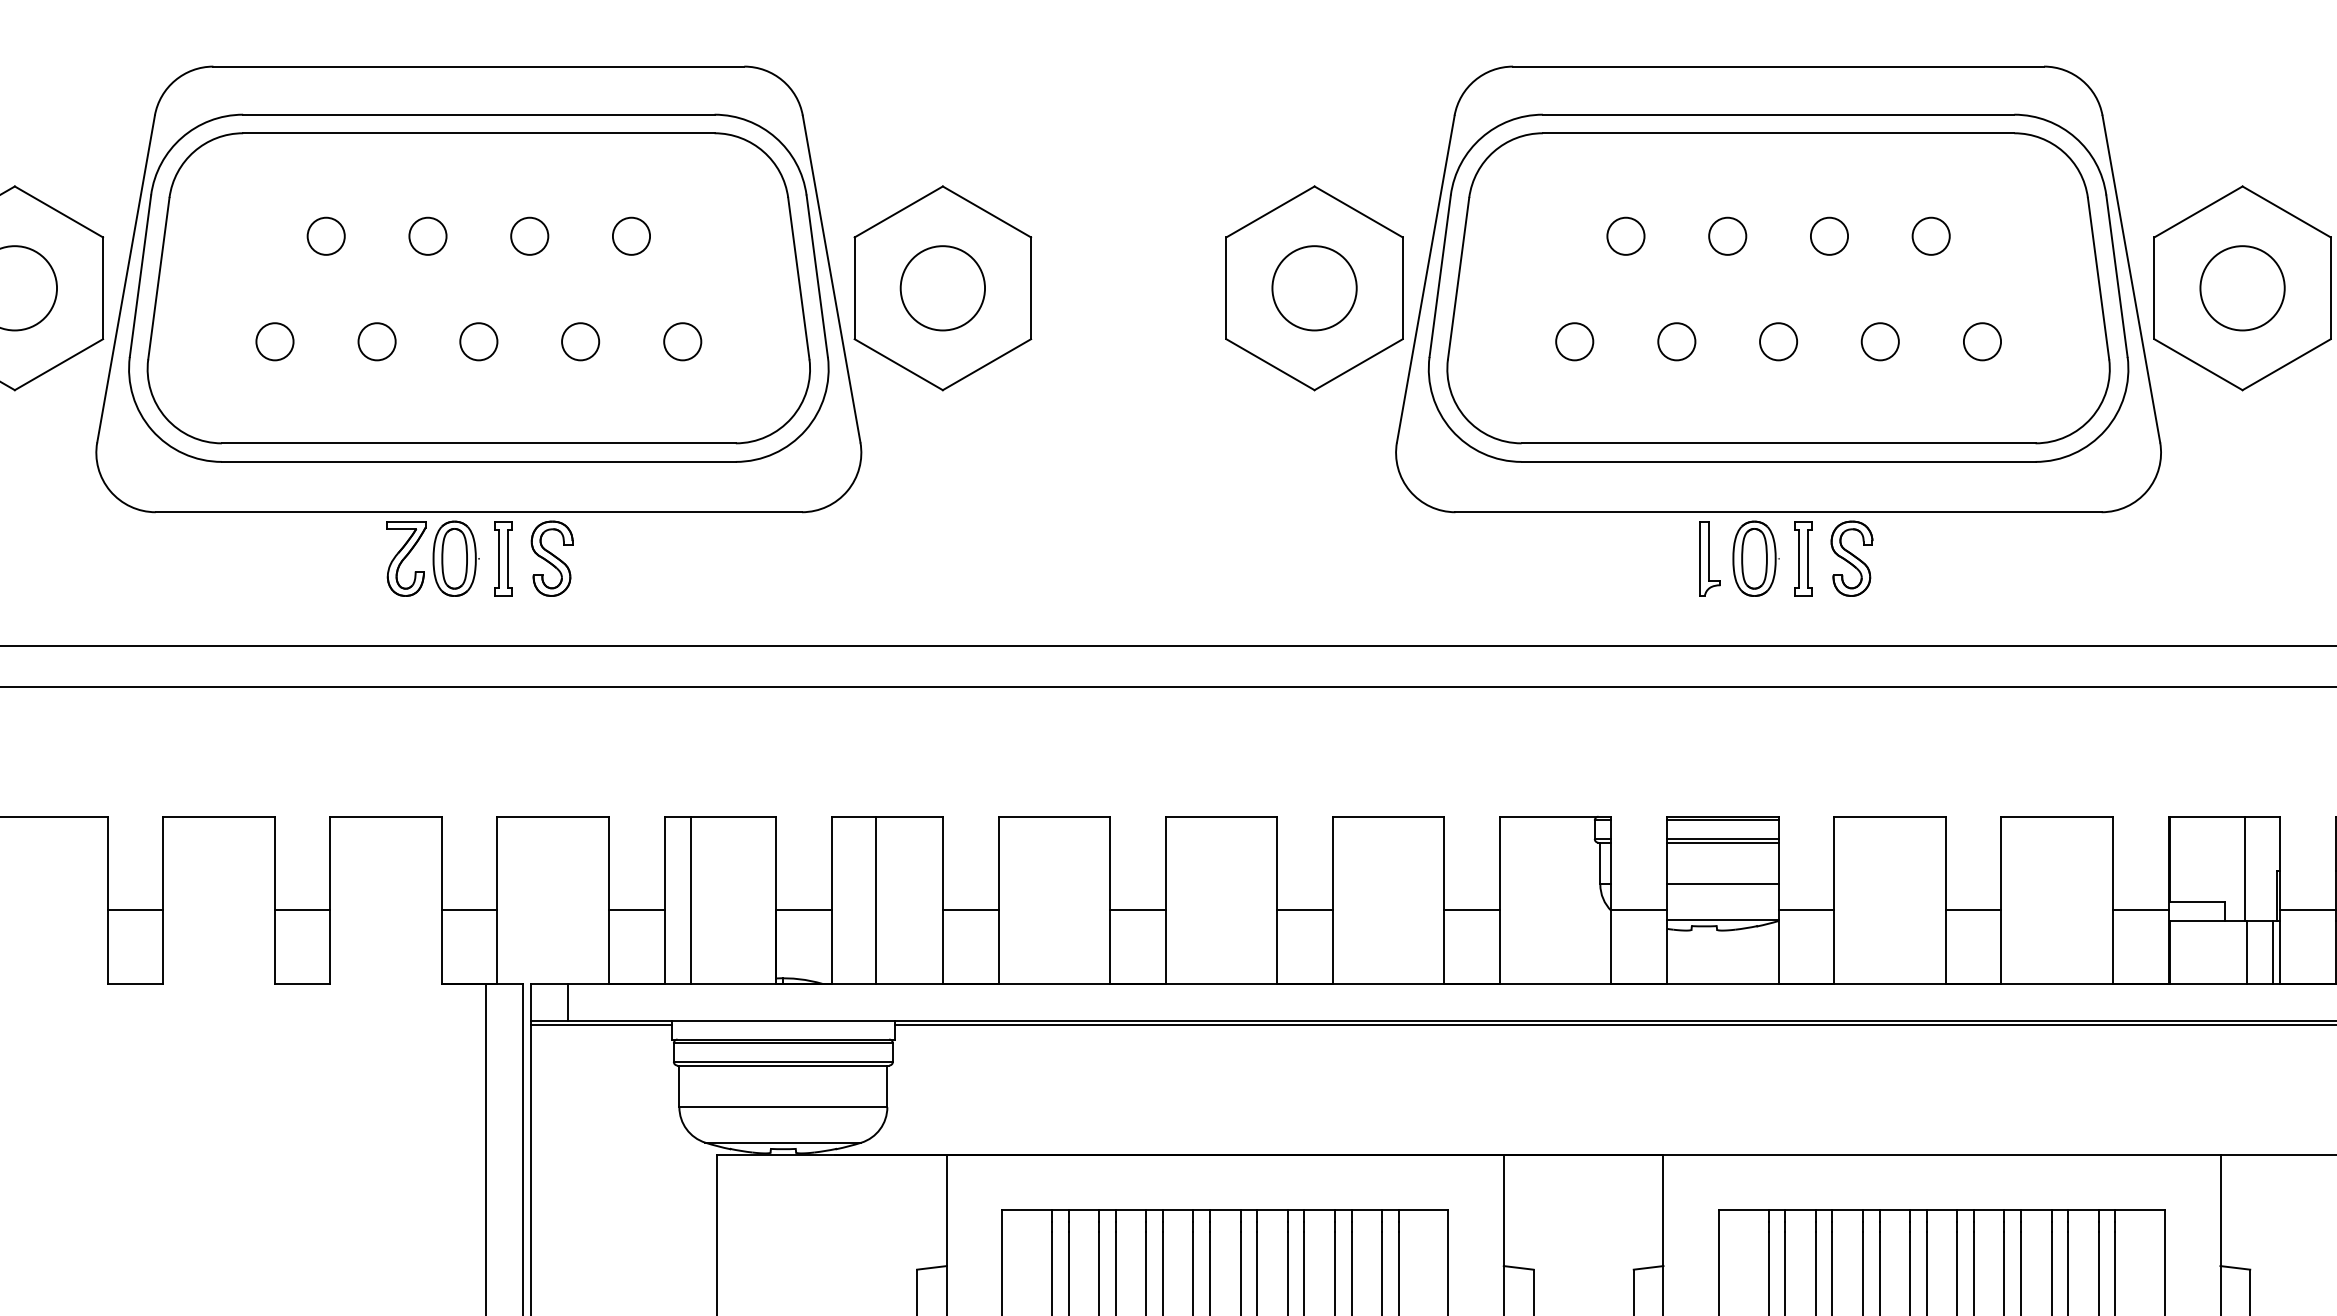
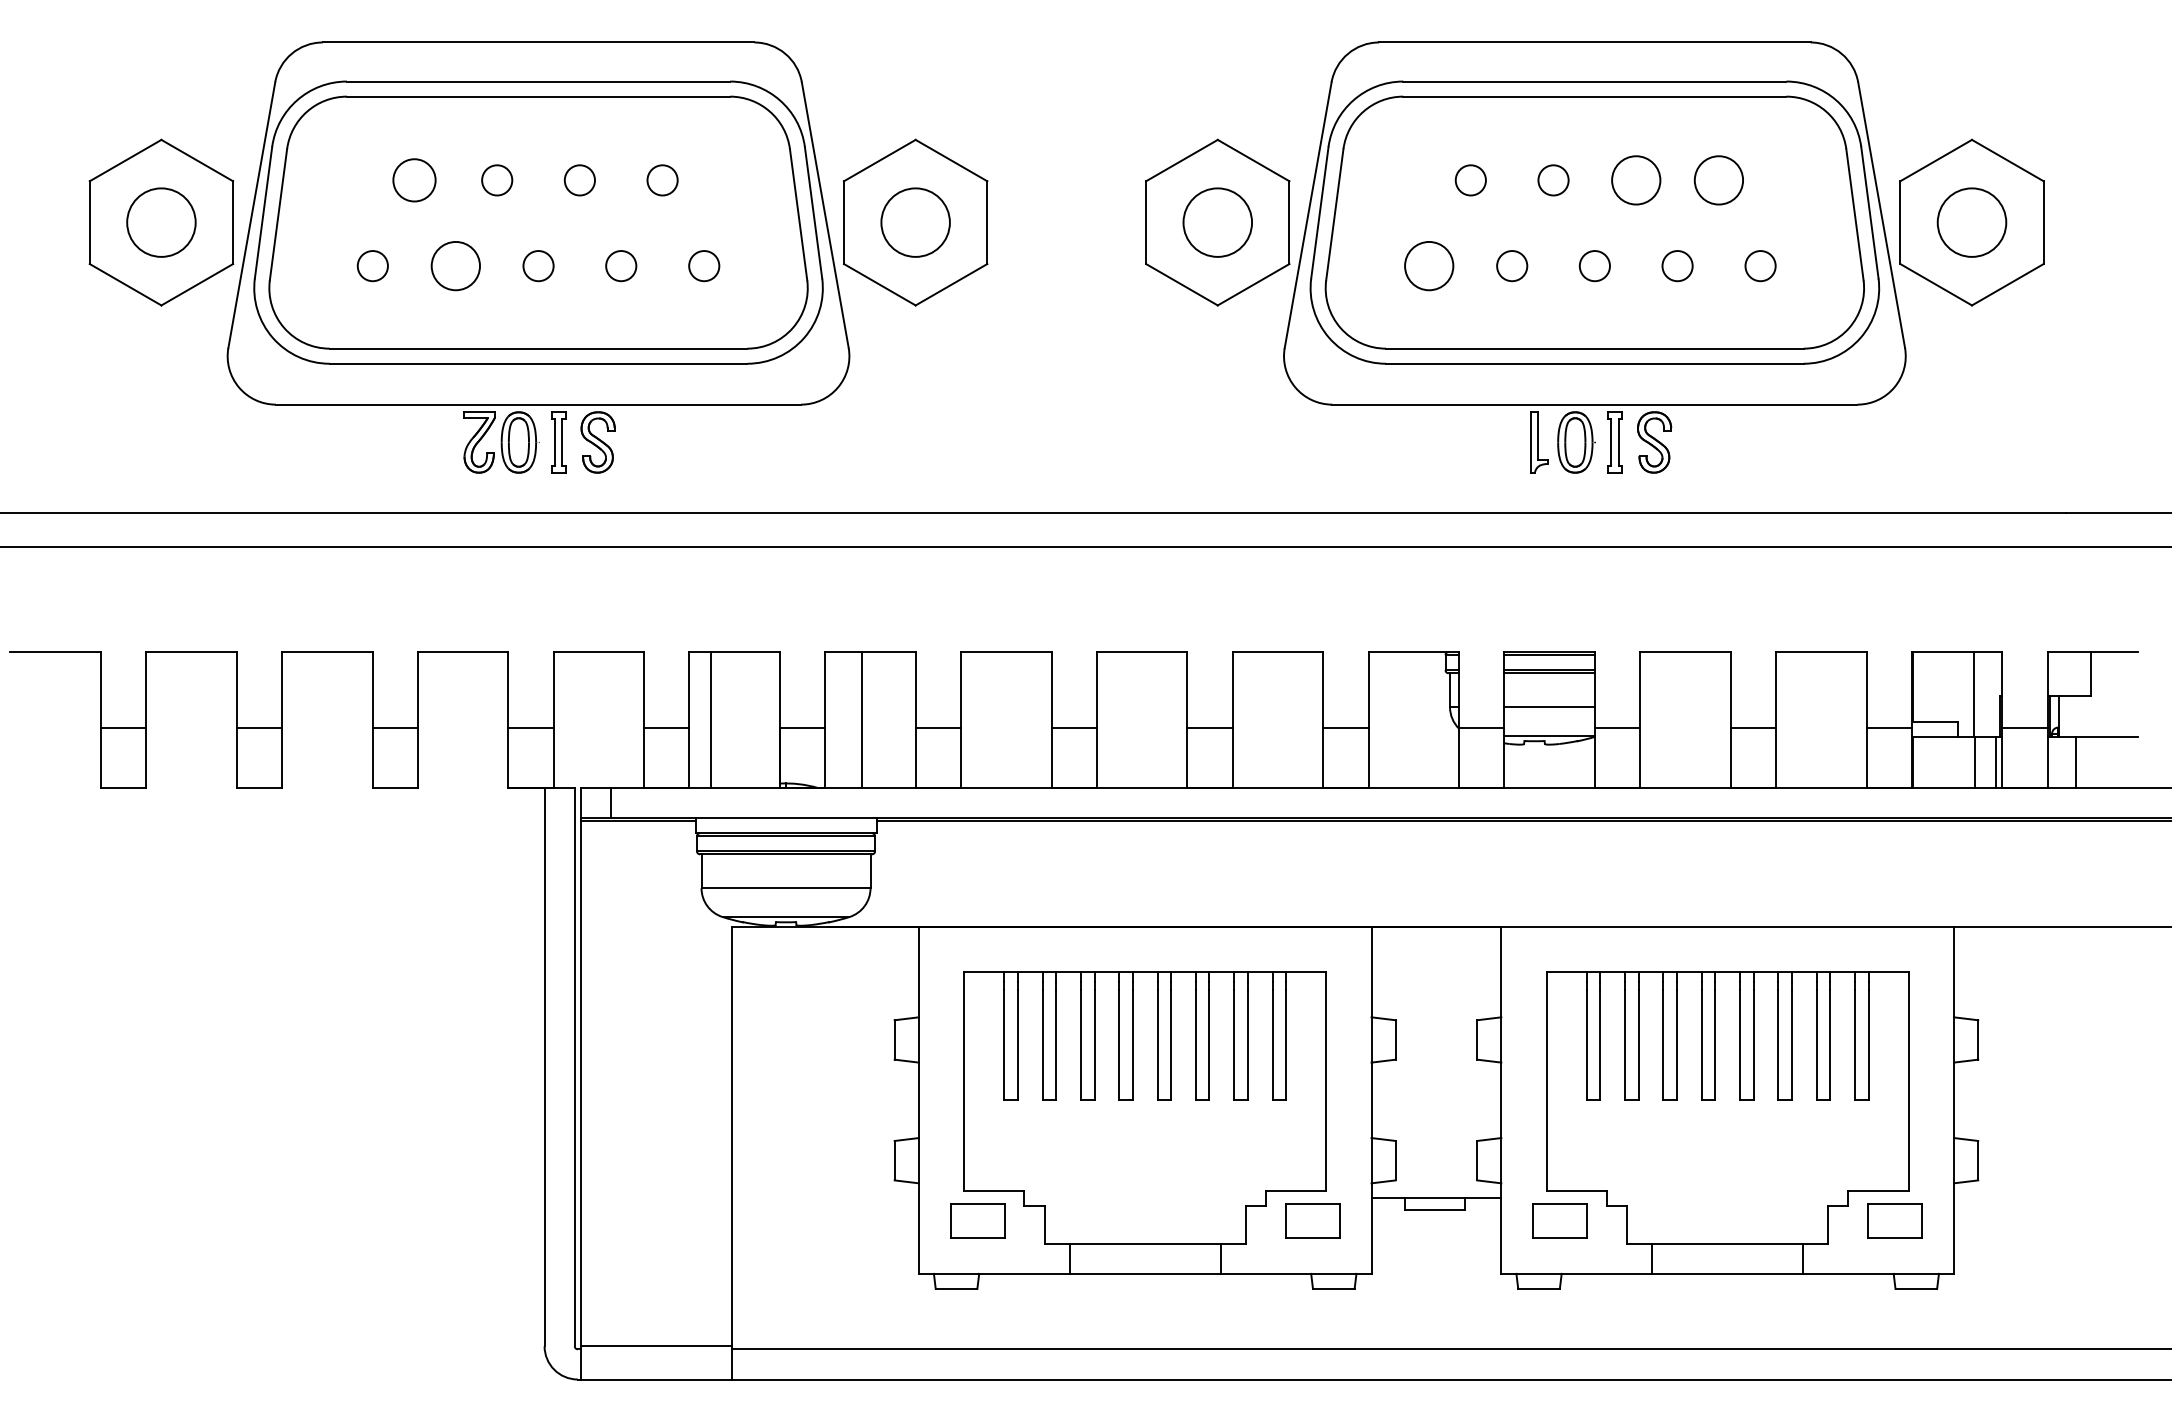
circle: (326, 236) -> (414, 180), size x1.4
circle: (1829, 236) -> (1636, 180), size x1.6
circle: (1930, 236) -> (1718, 180), size x1.6
circle: (376, 342) -> (455, 266), size x1.6
circle: (1575, 342) -> (1429, 266), size x1.6

